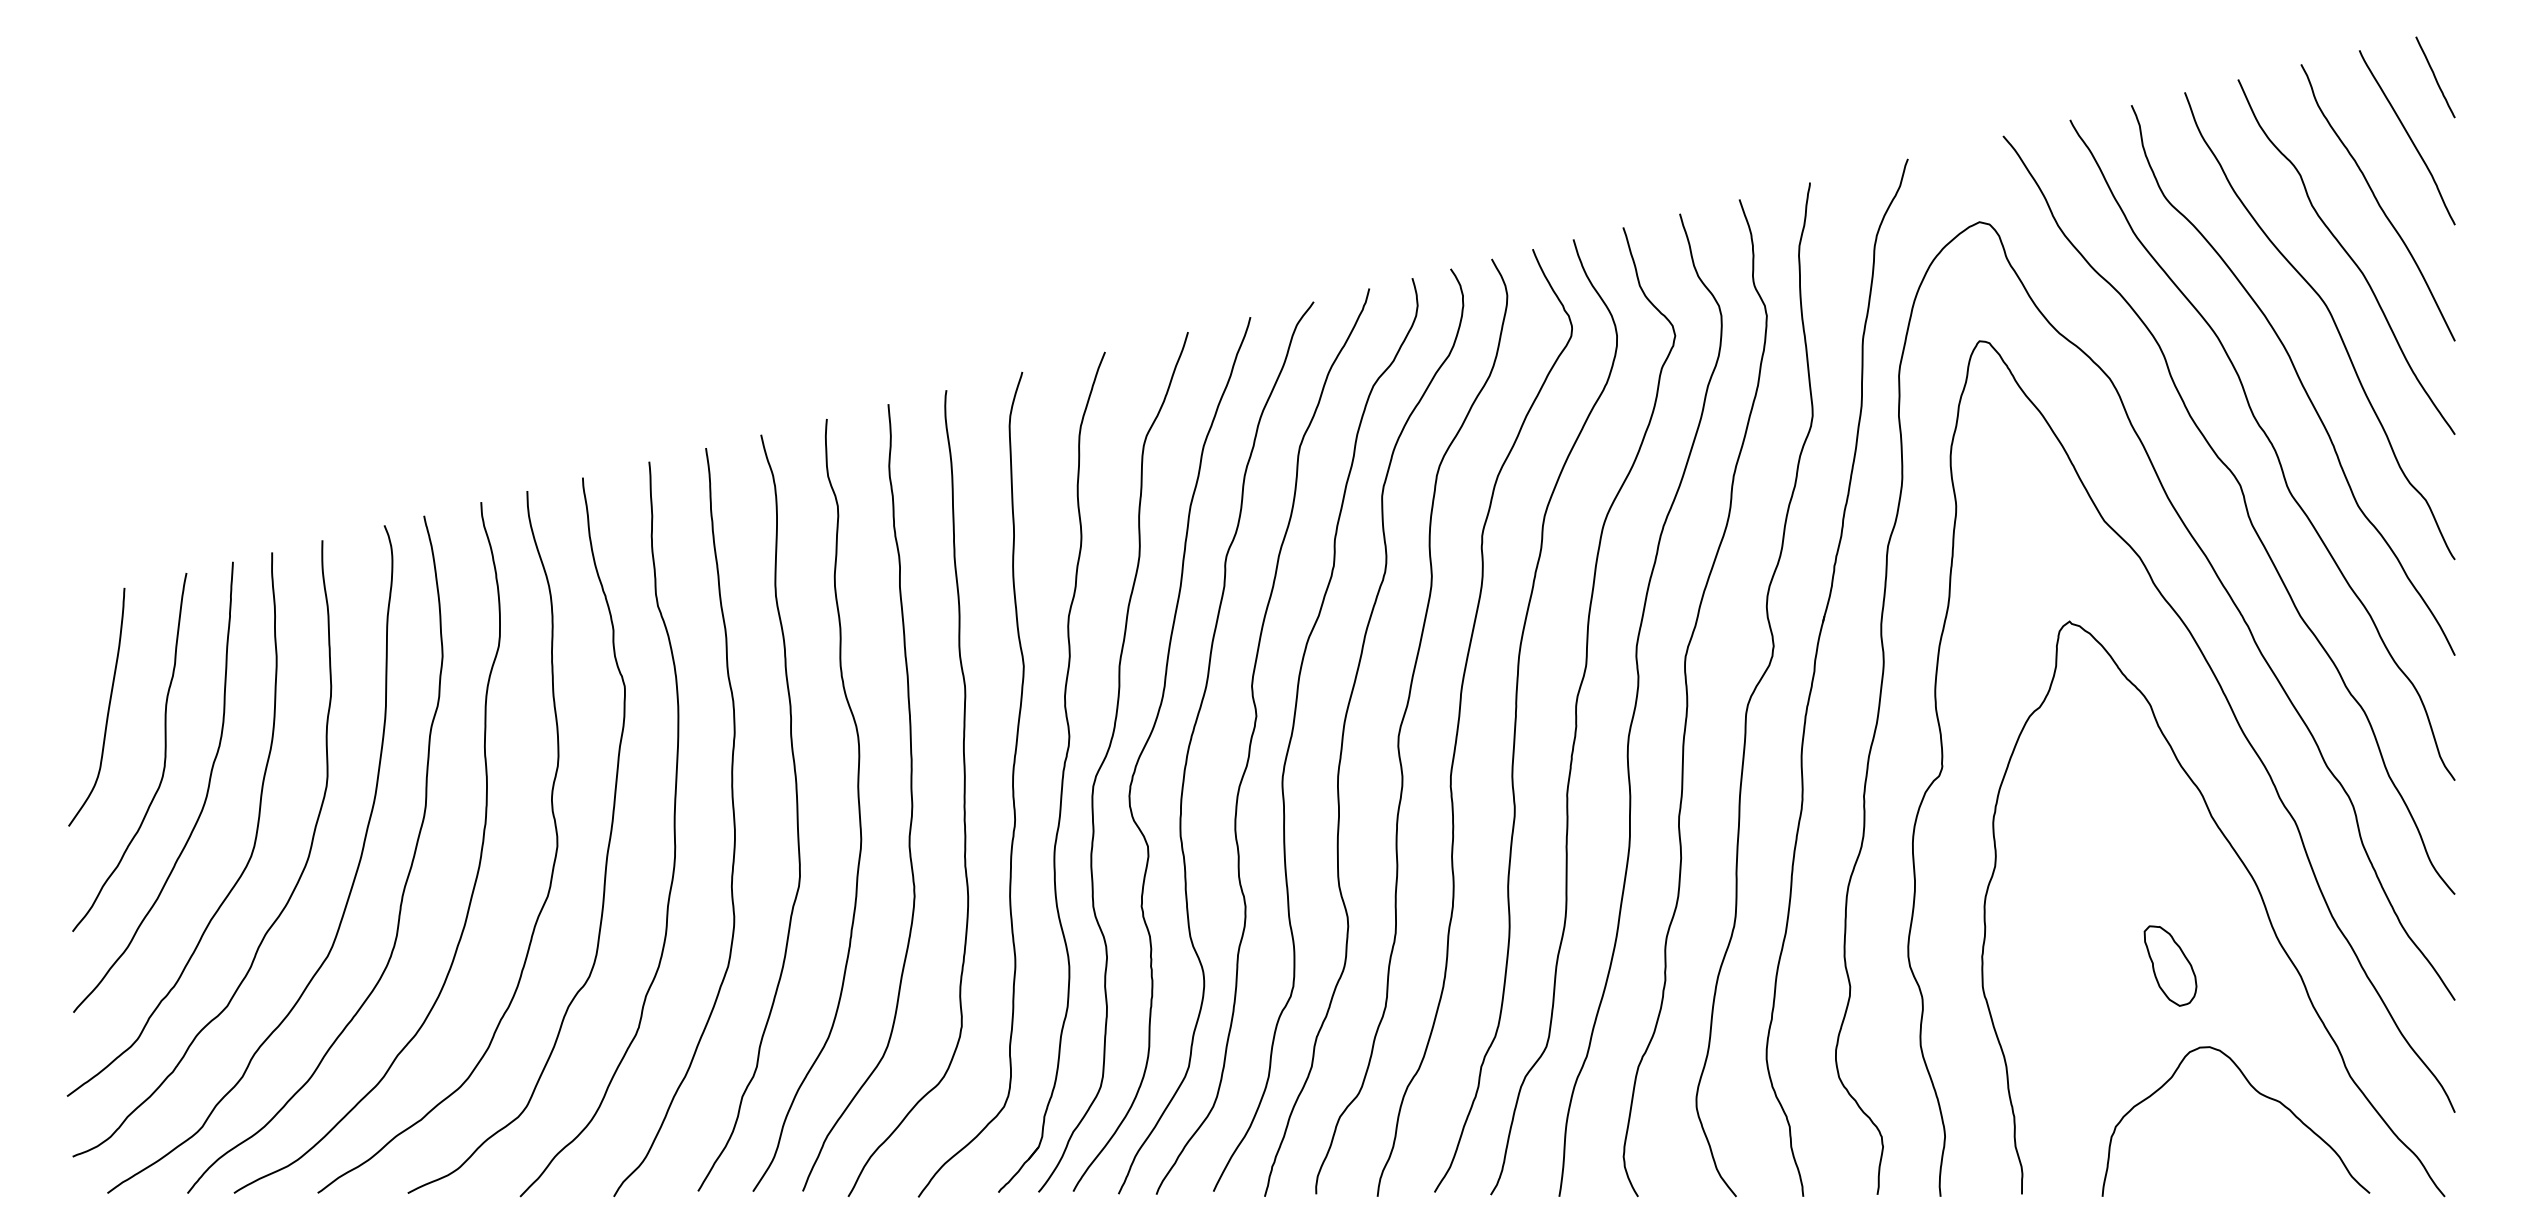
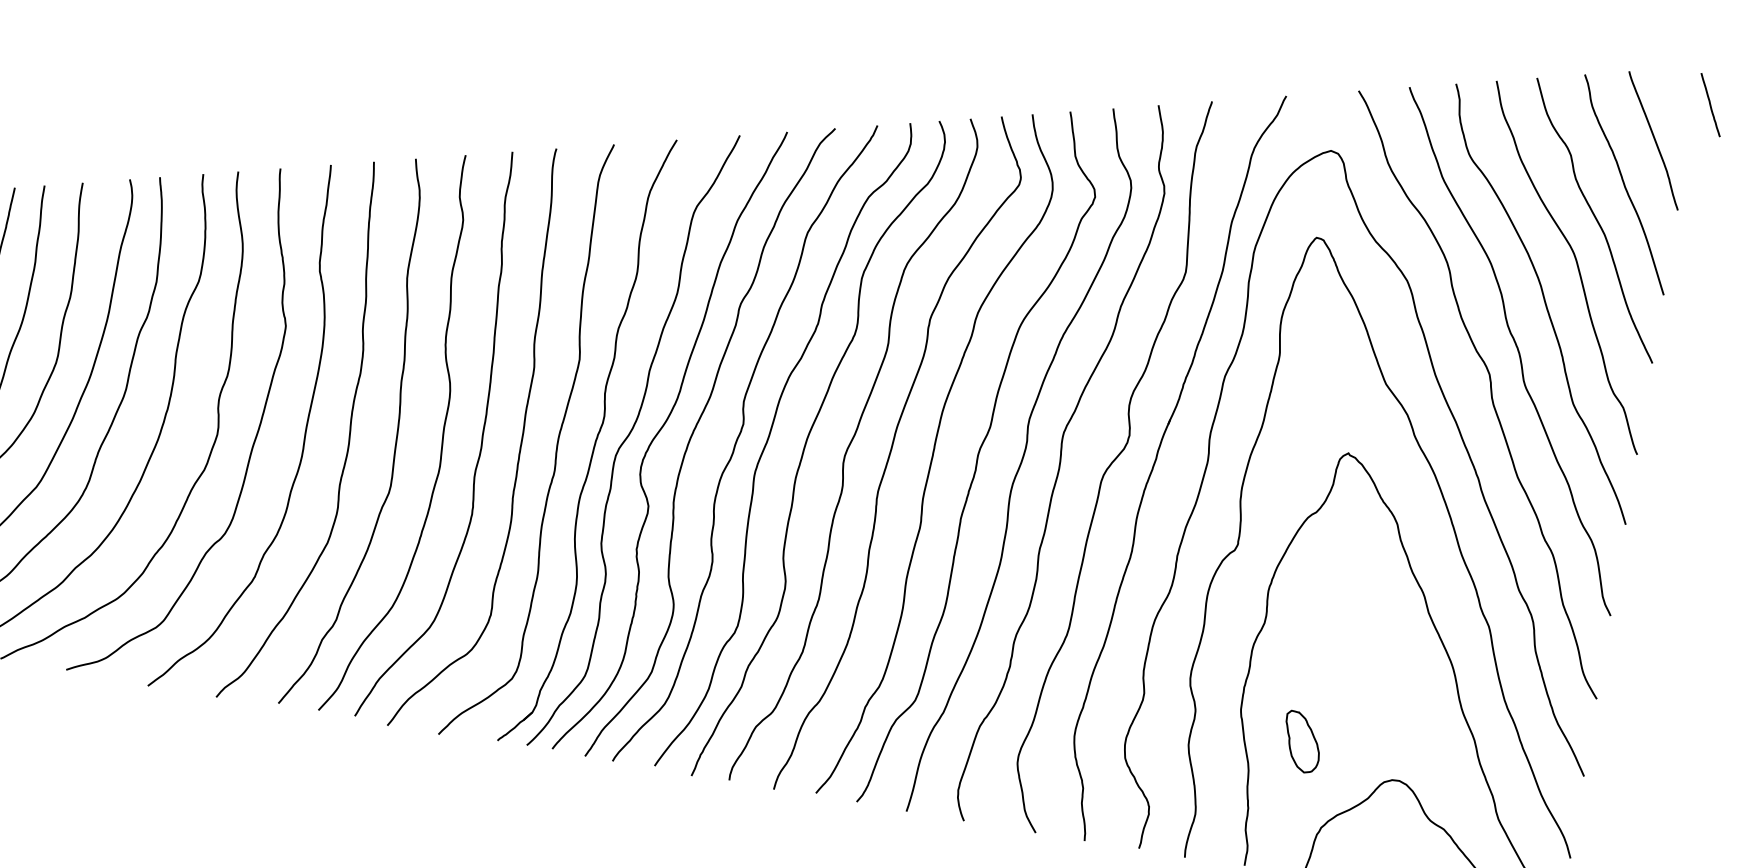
line: (2435, 77) -> (1710, 105), moved
part: (2170, 965) -> (1302, 741), moved

